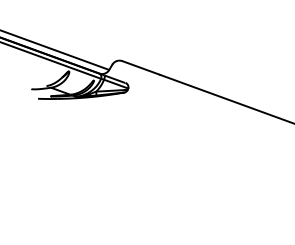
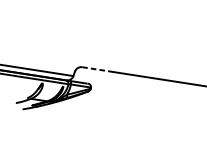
line: (141, 68) -> (98, 69), solid -> dashed

